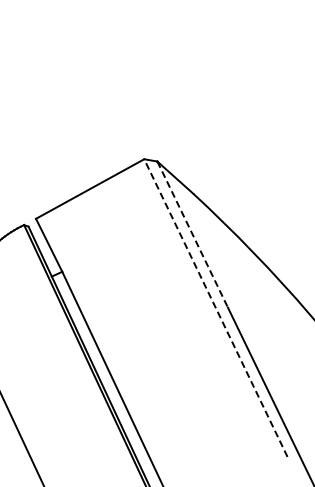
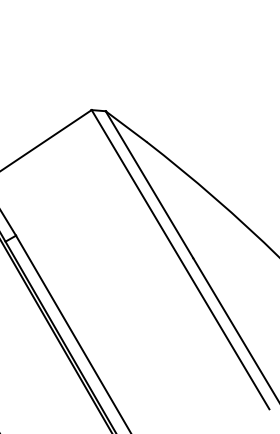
line: (192, 235) -> (149, 185), dashed -> solid
line: (215, 307) -> (180, 259), dashed -> solid

